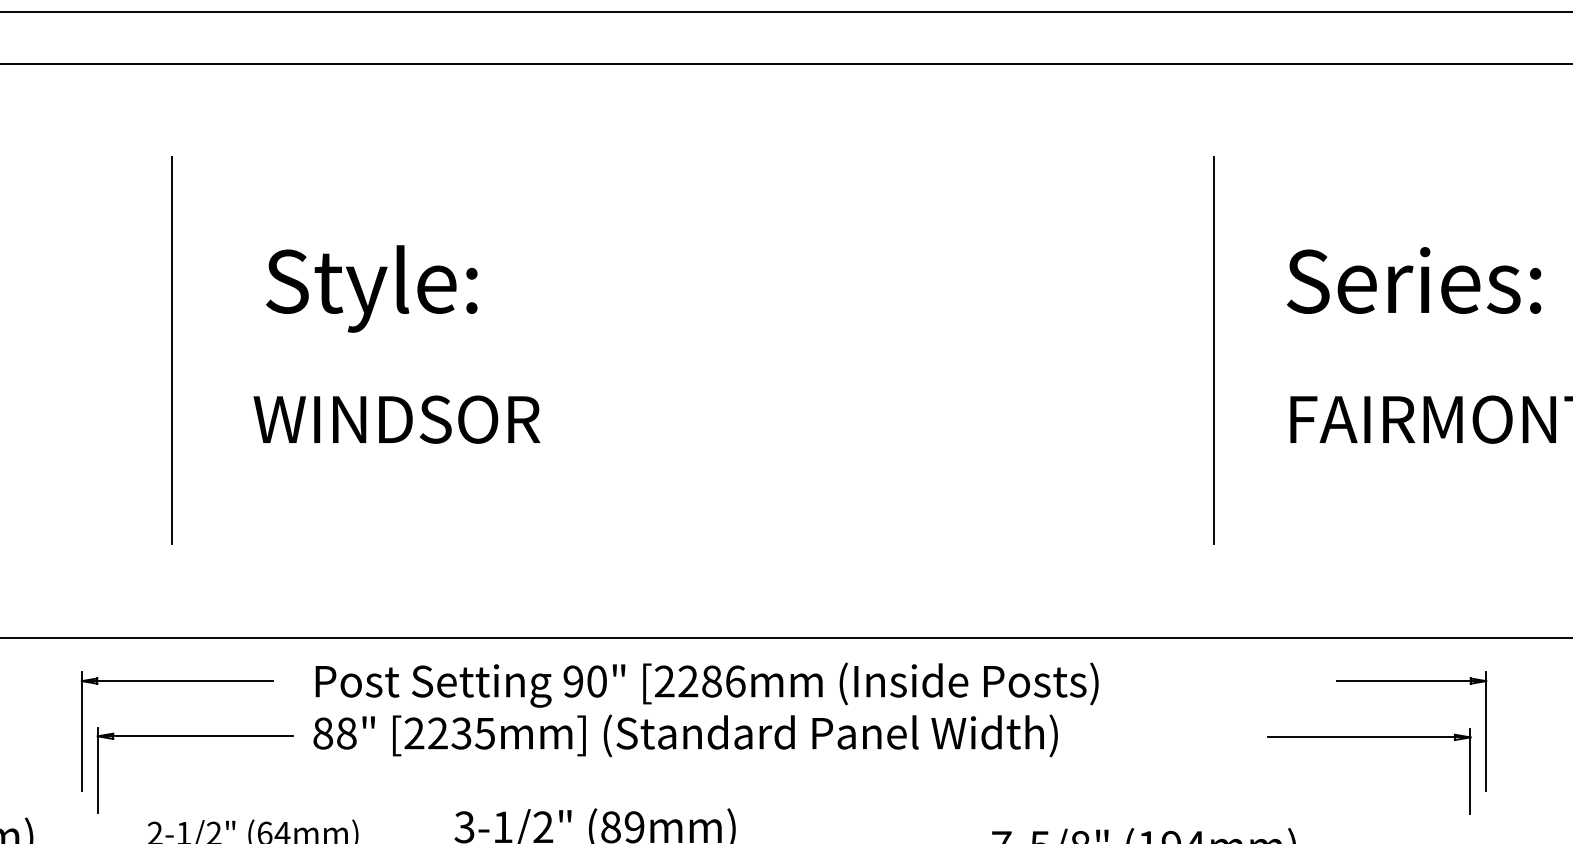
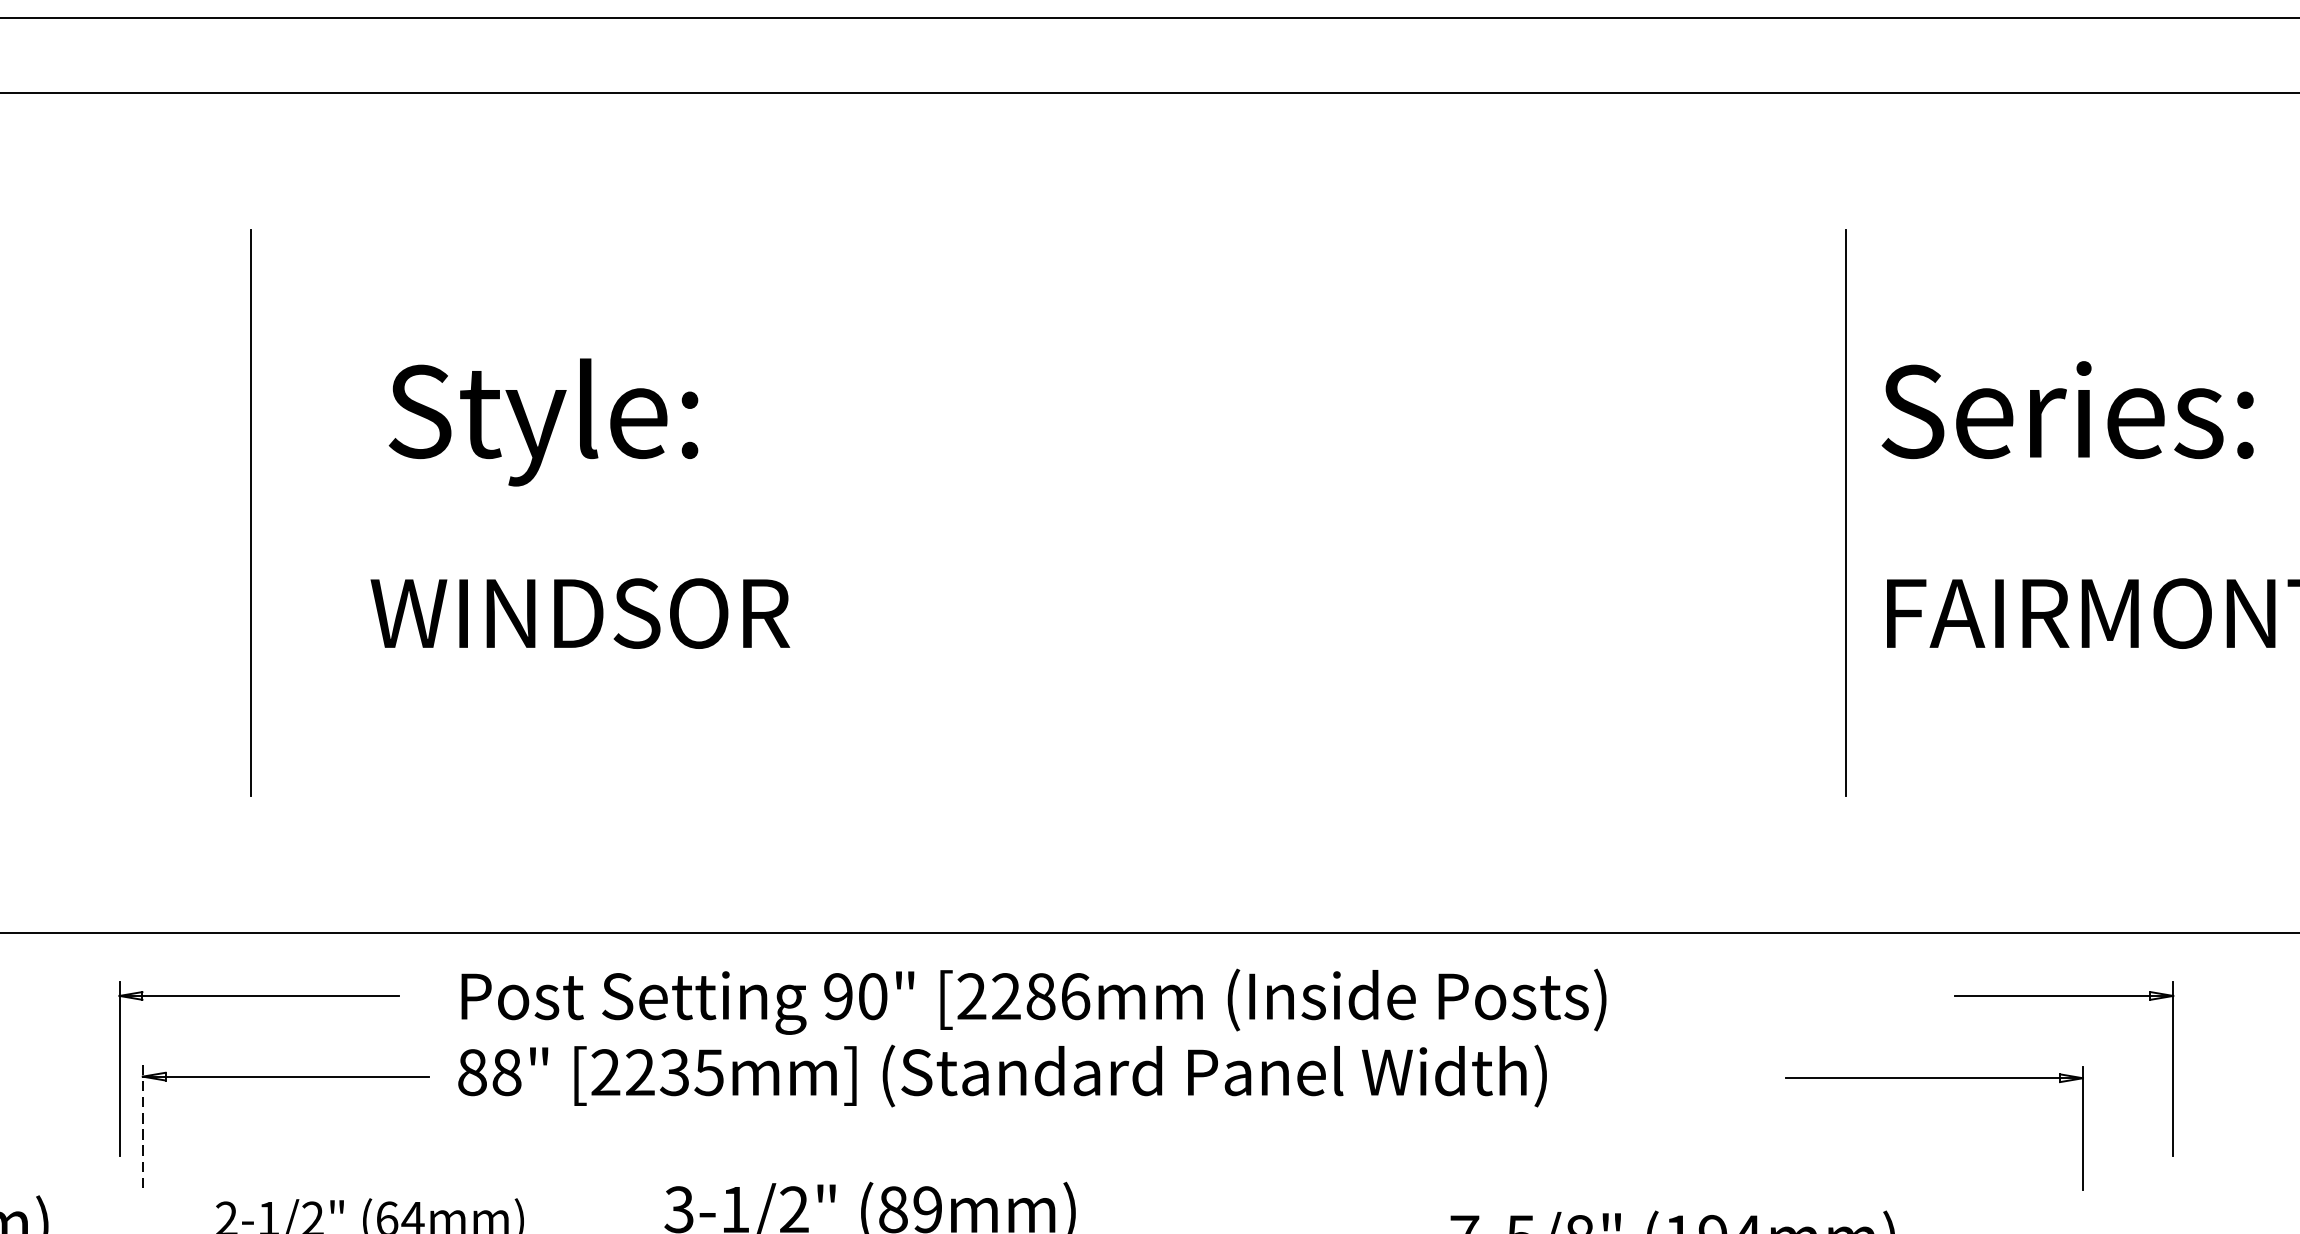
line: (1213, 350) -> (1844, 512), moved
part: (1369, 737) -> (1935, 1078), moved
line: (97, 771) -> (142, 1128), solid -> dashed

